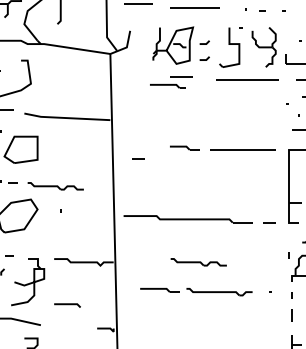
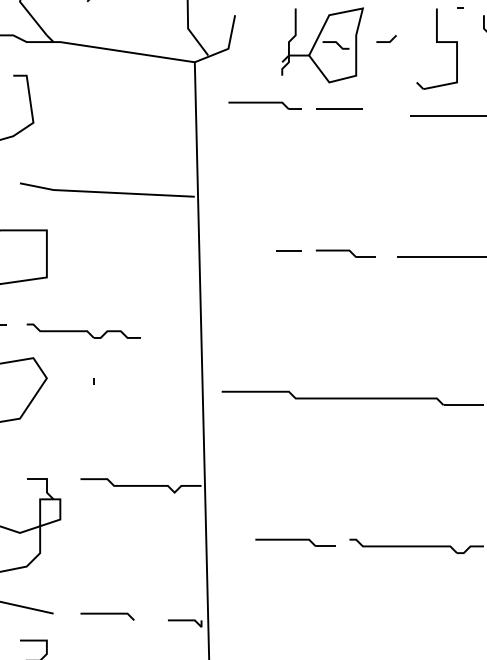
line: (204, 59) -> (386, 73), removed
part: (167, 86) -> (264, 105), moved
line: (138, 158) -> (288, 250), moved
part: (198, 262) -> (373, 486), removed
line: (67, 305) -> (107, 616), moved

